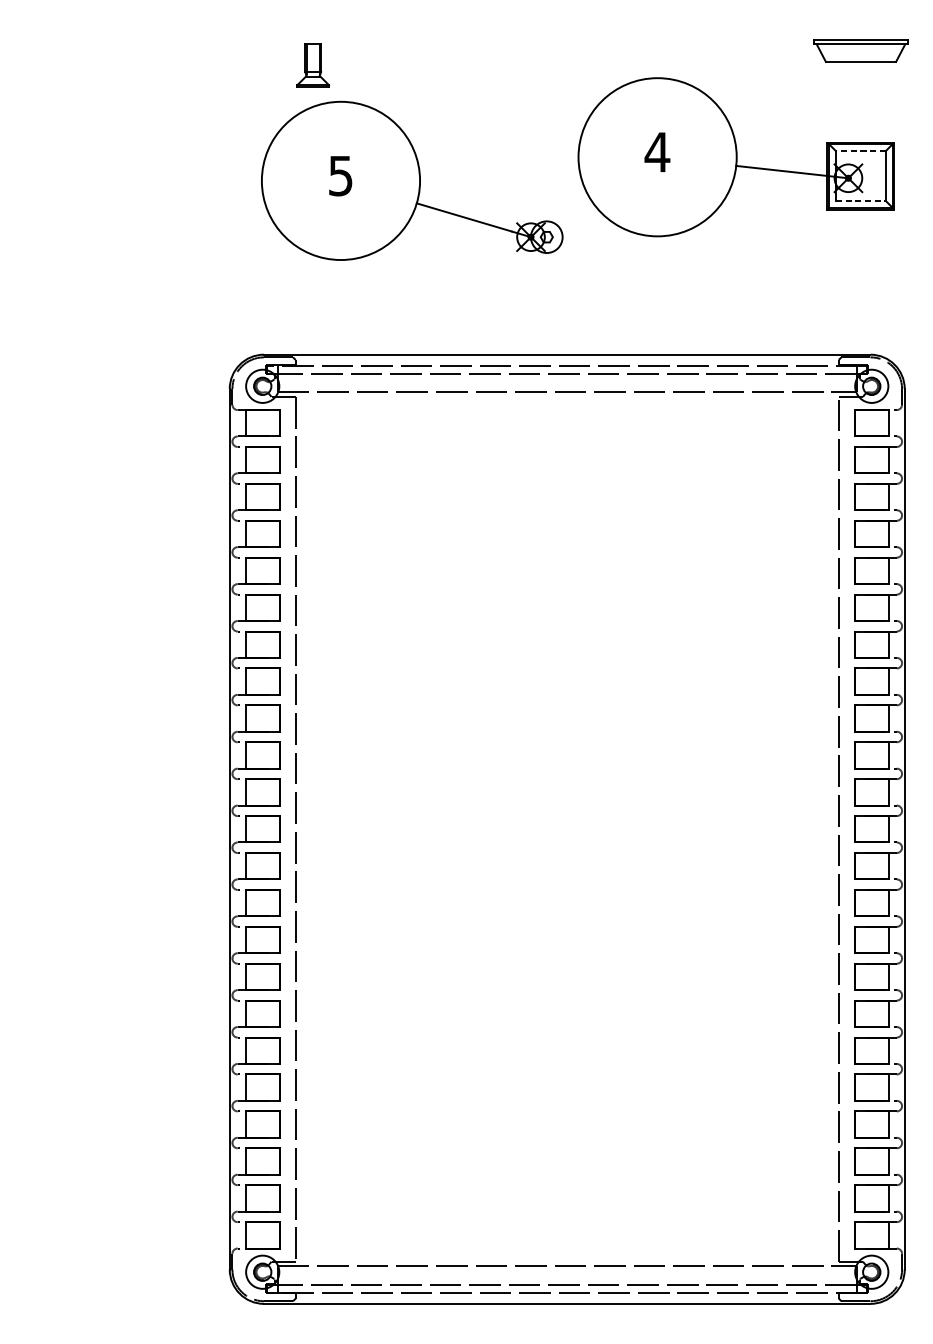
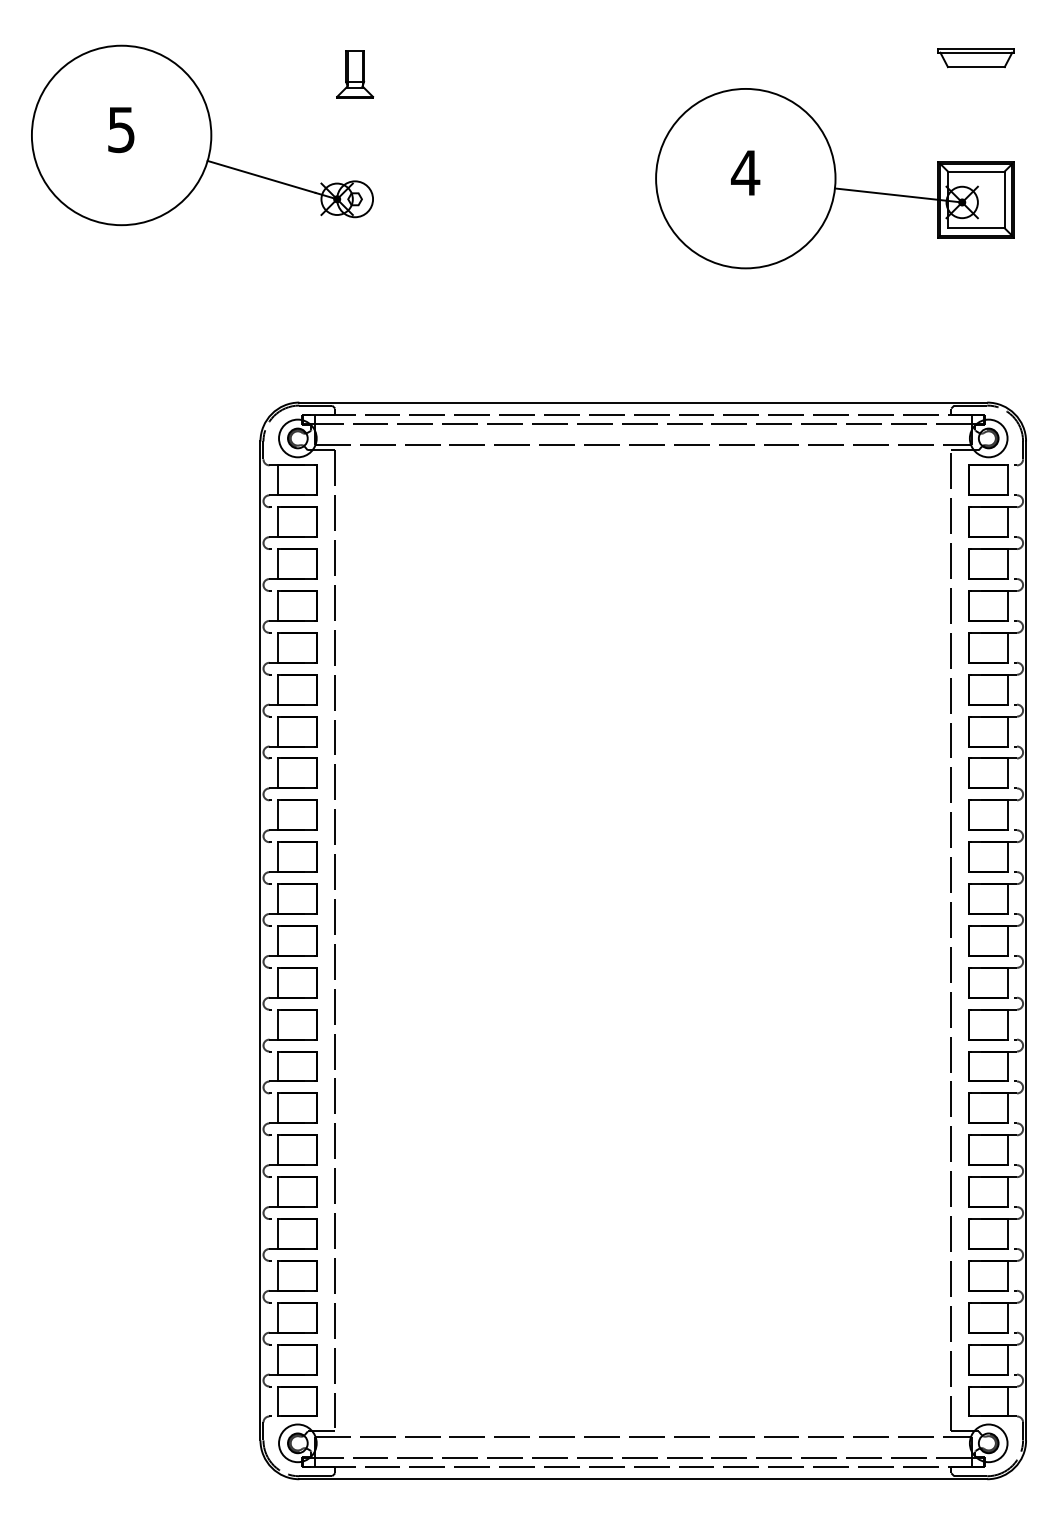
part: (860, 51) -> (975, 58), size x0.71
line: (860, 150) -> (975, 171), dashed -> solid
part: (412, 180) -> (202, 135), moved
line: (861, 201) -> (976, 228), dashed -> solid

